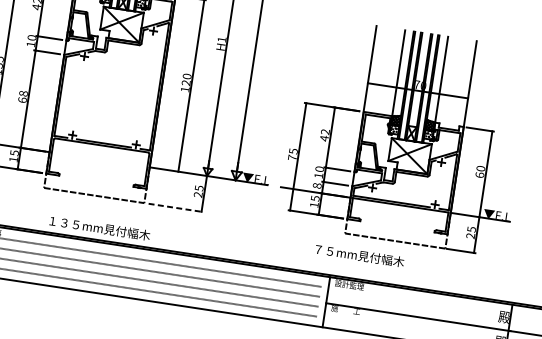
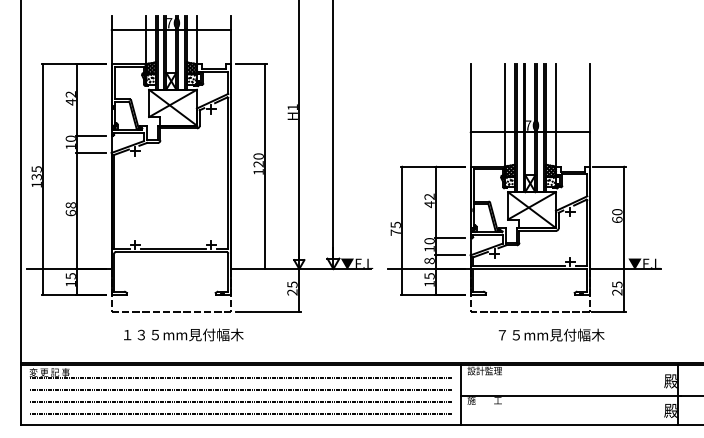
line: (176, 207) -> (269, 311), dashed -> solid
text: (99, 227) -> (183, 334), moved
text: (359, 255) -> (551, 334), moved

